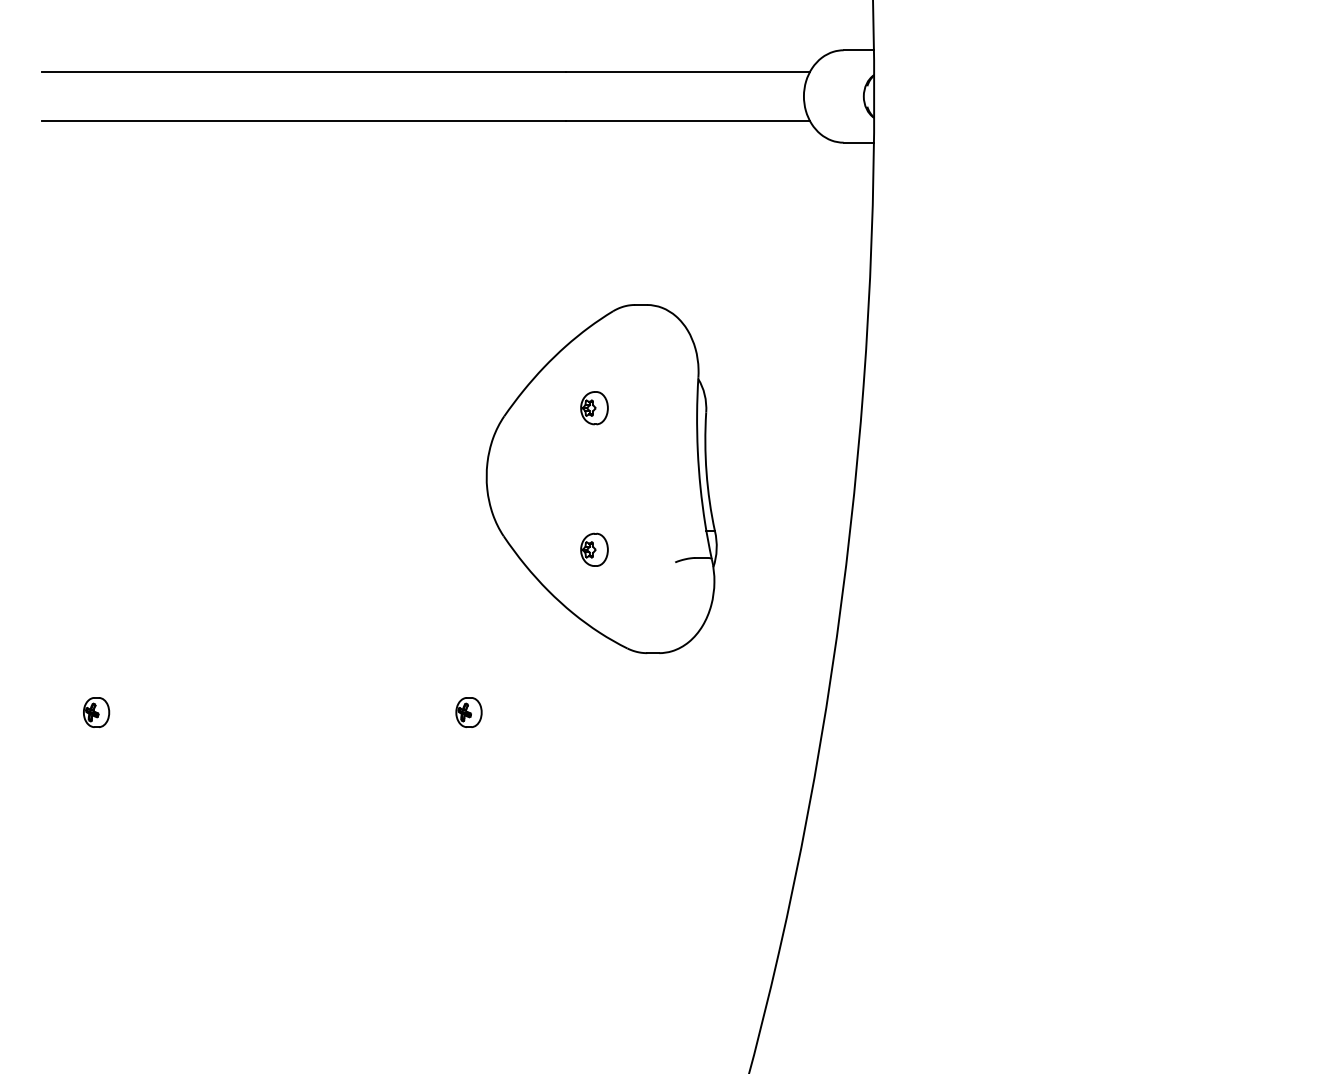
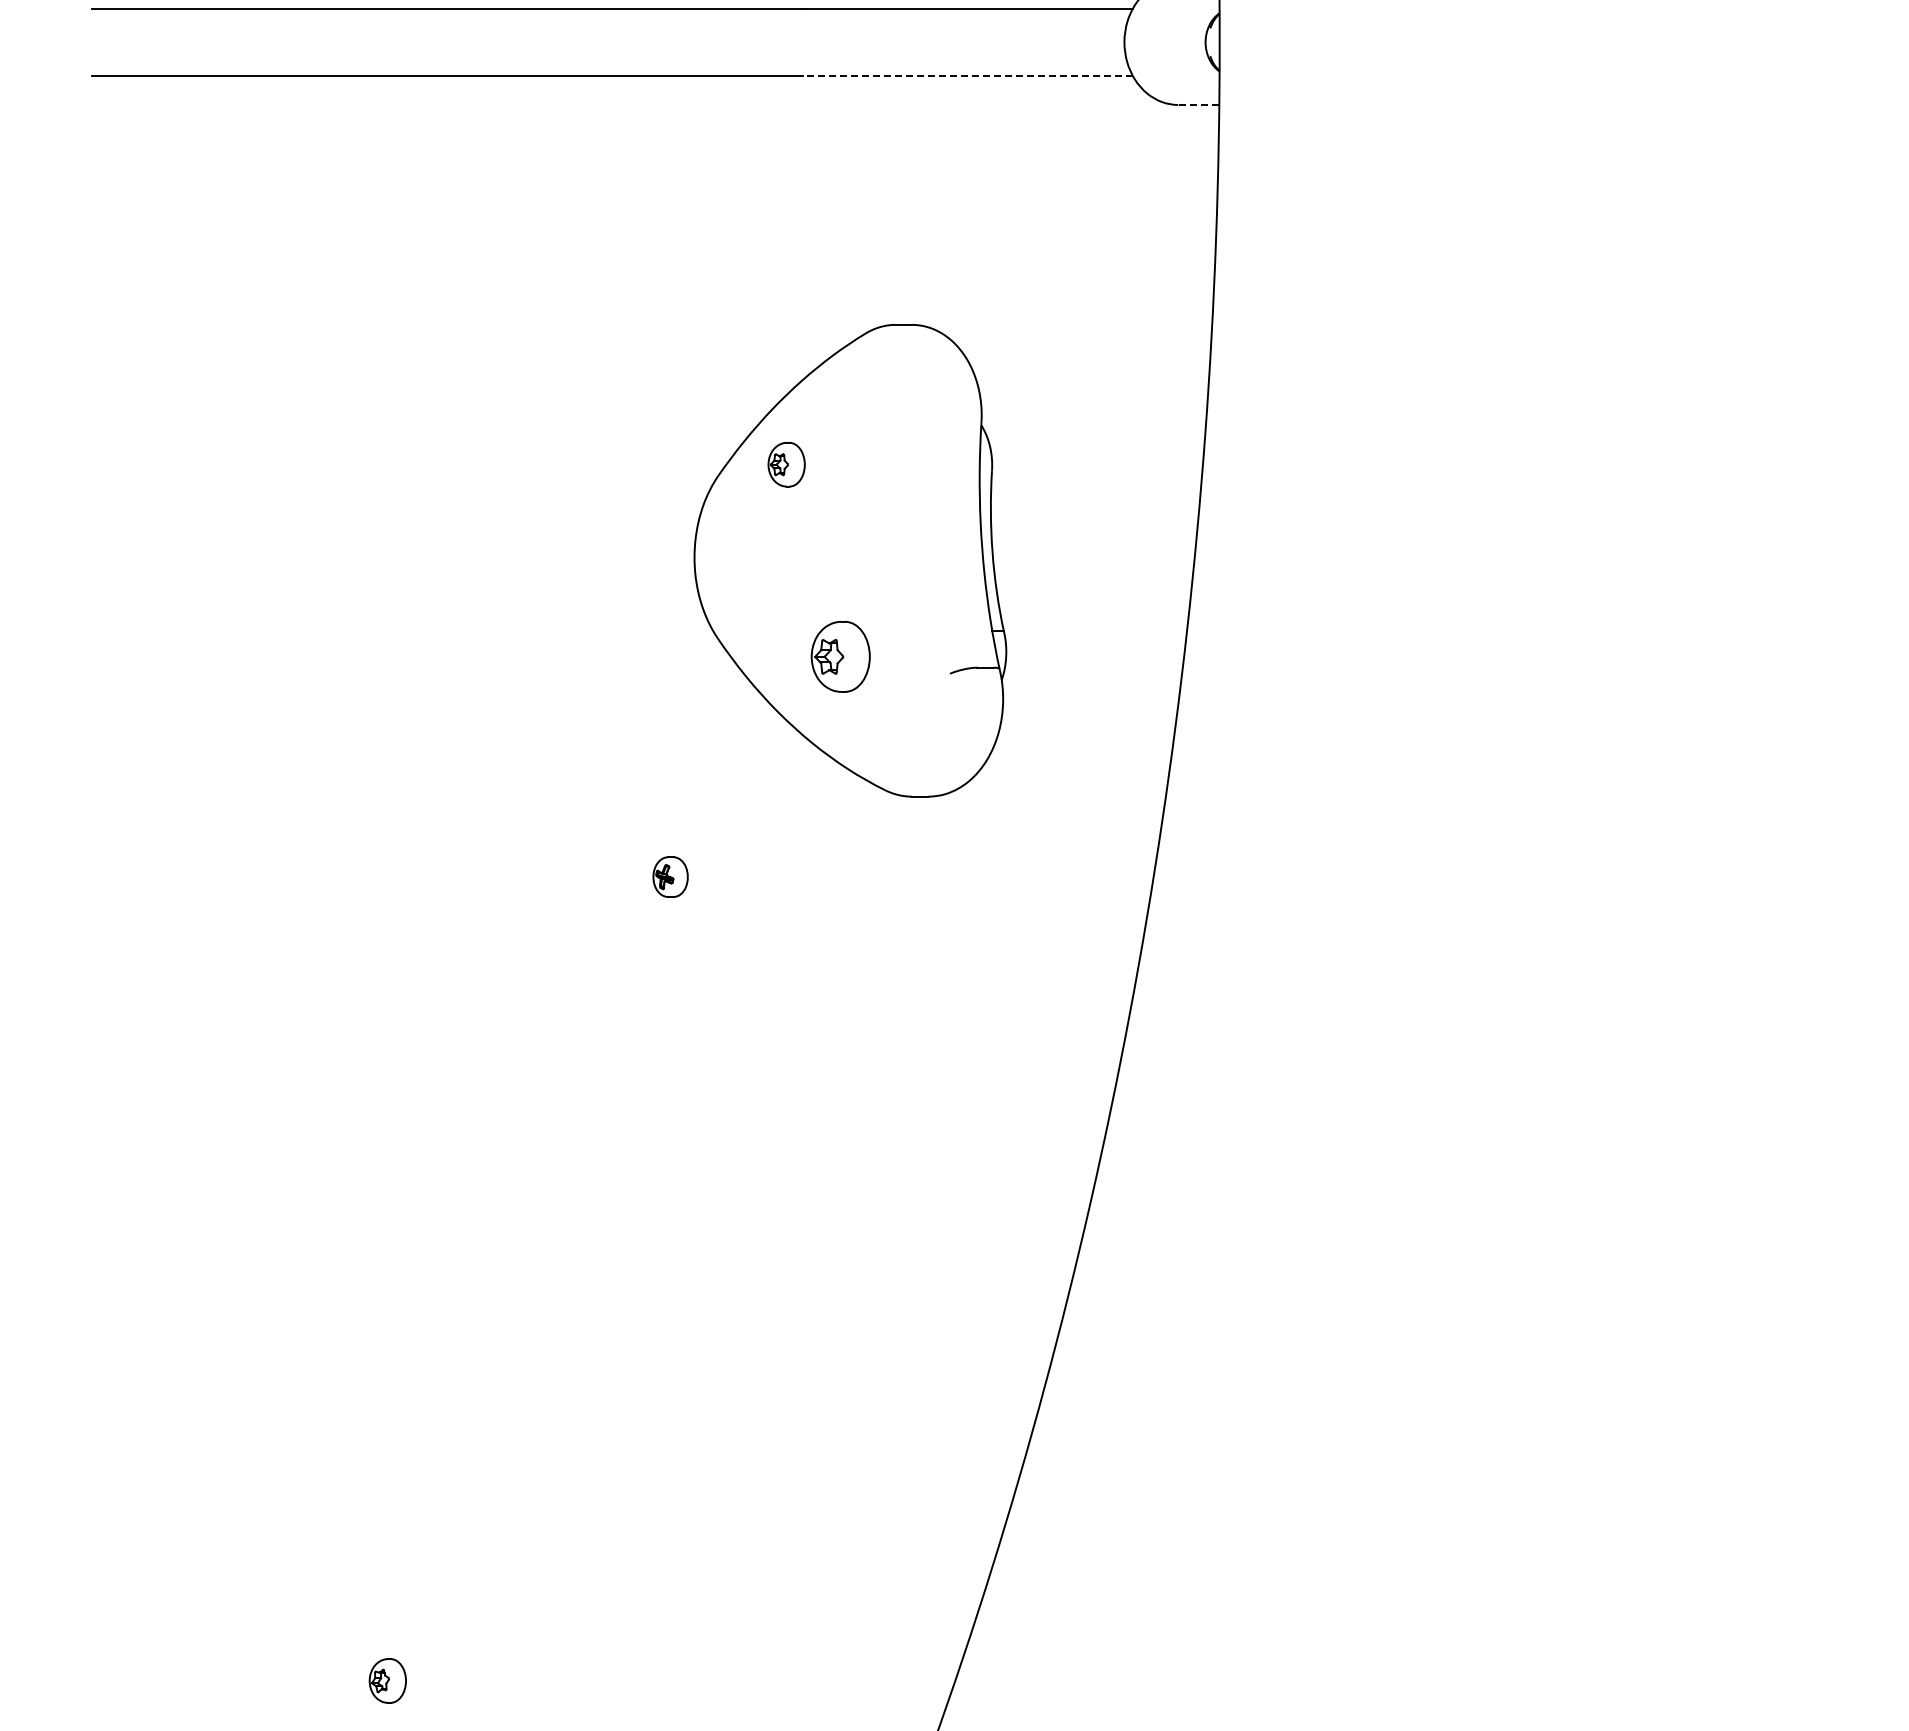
line: (688, 120) -> (967, 75), solid -> dashed
line: (858, 142) -> (1198, 104), solid -> dashed
part: (594, 408) -> (786, 464), moved
part: (594, 549) -> (840, 656), size x1.6
part: (96, 712) -> (165, 876), removed

